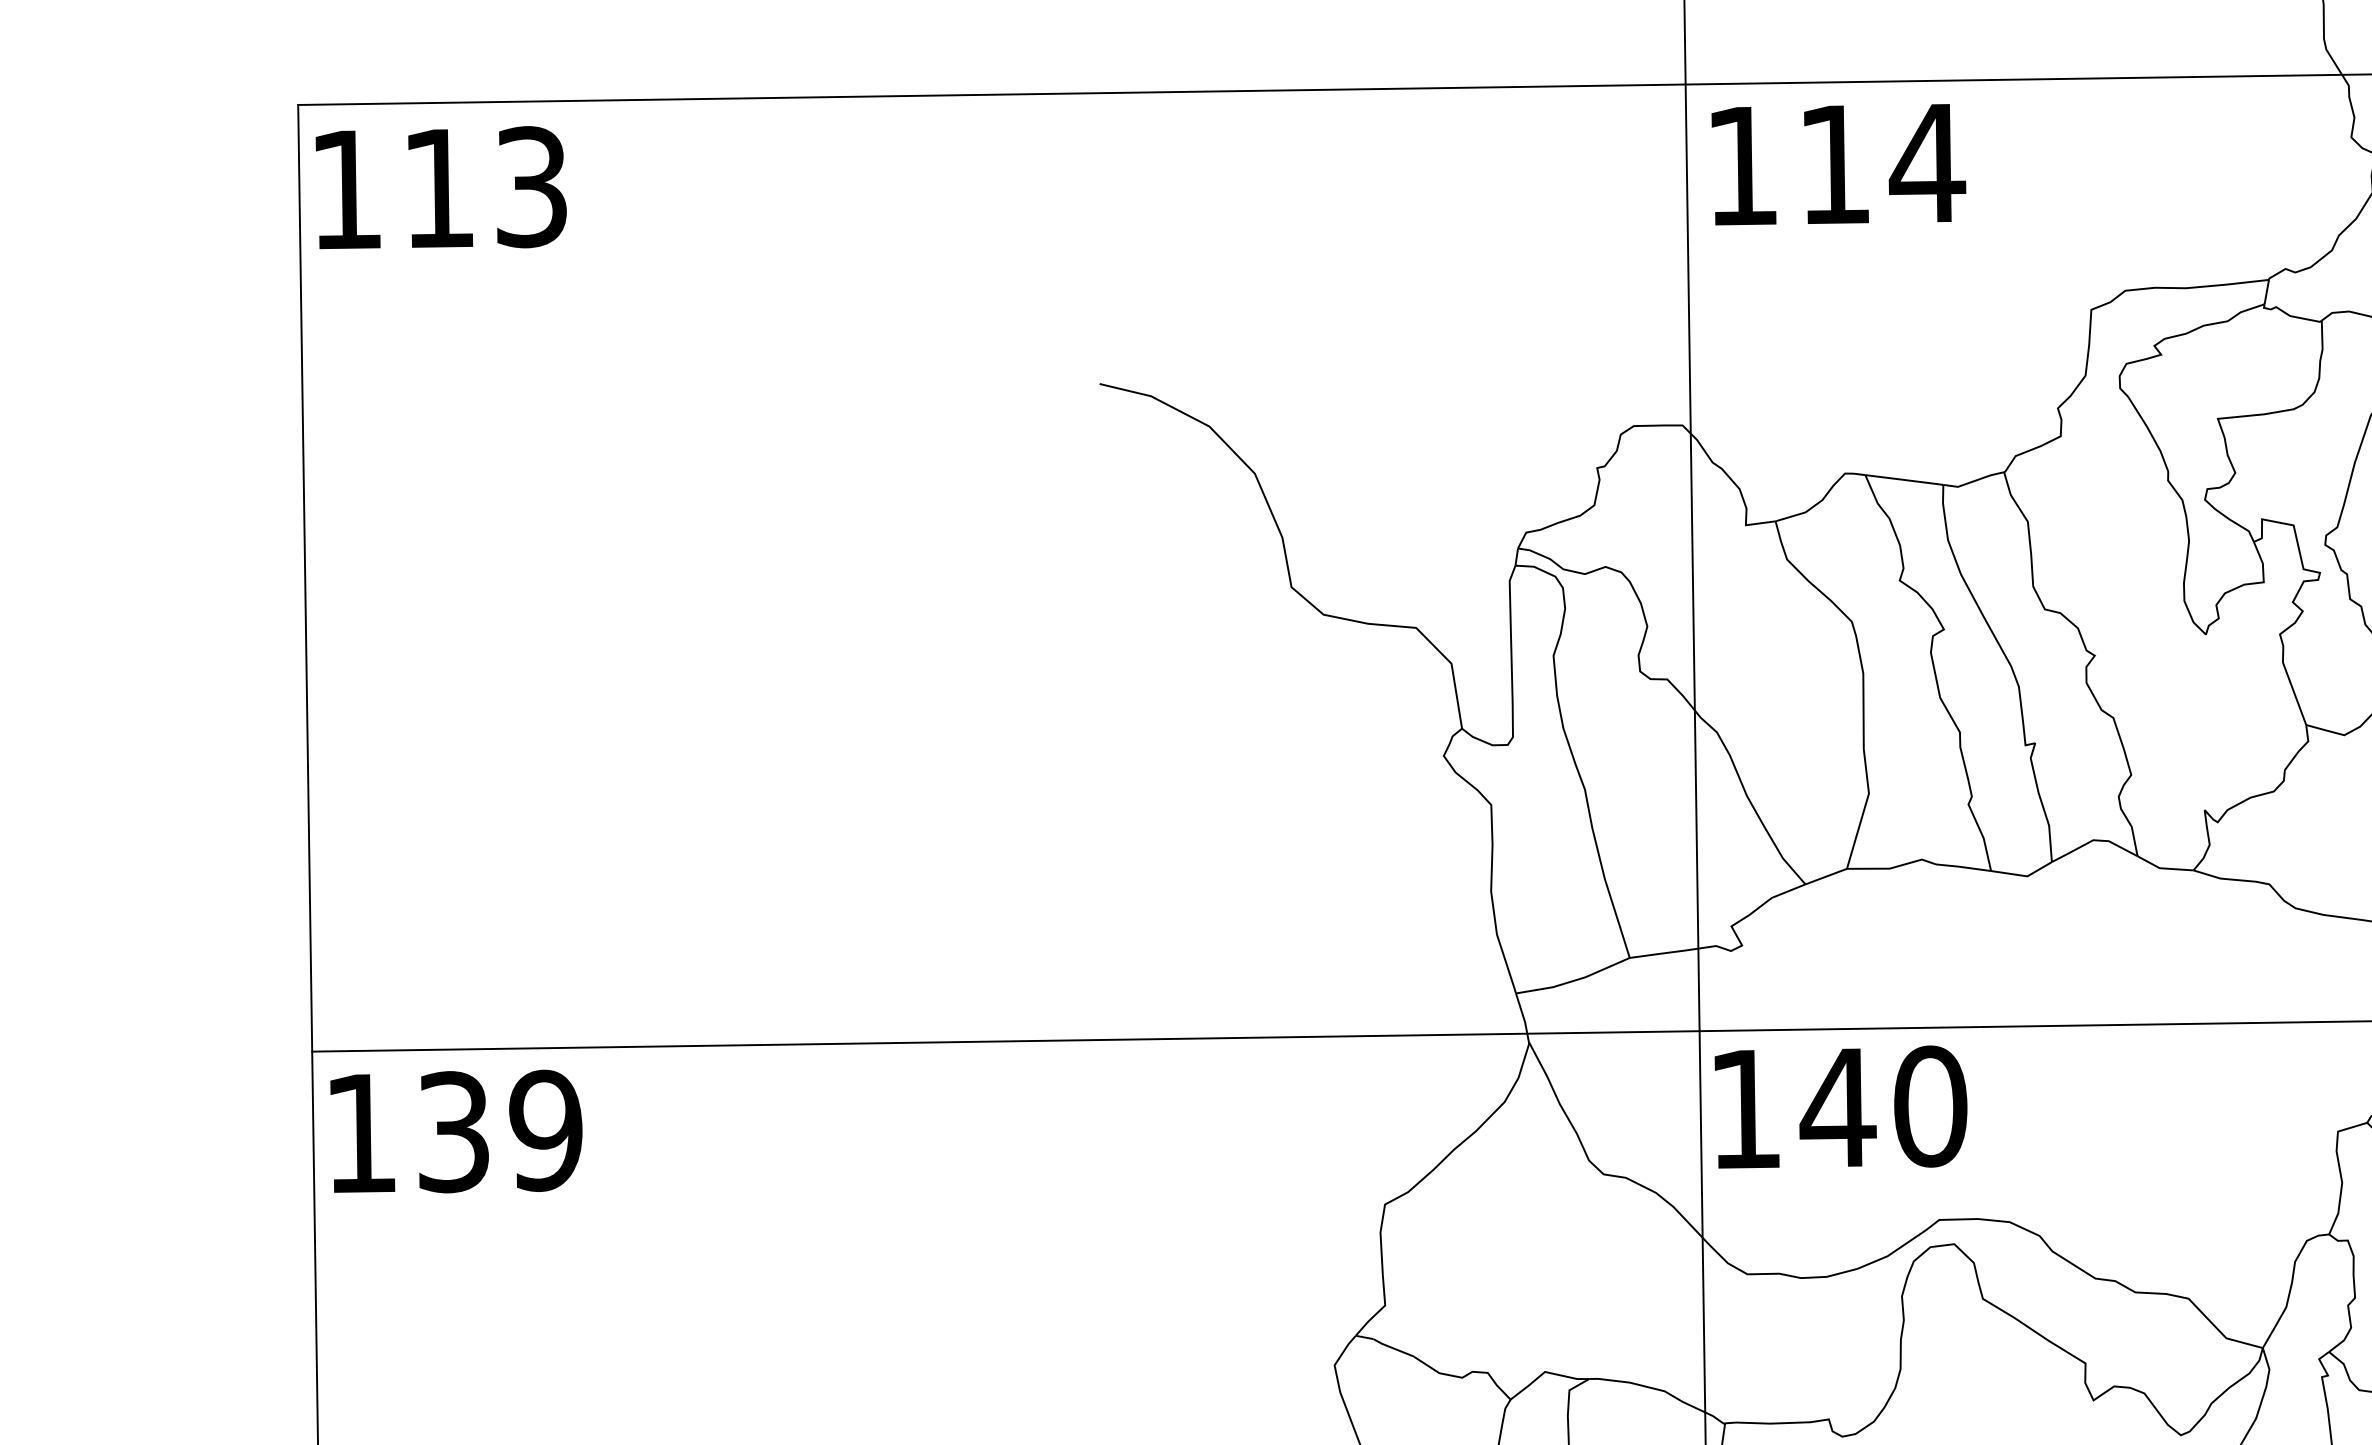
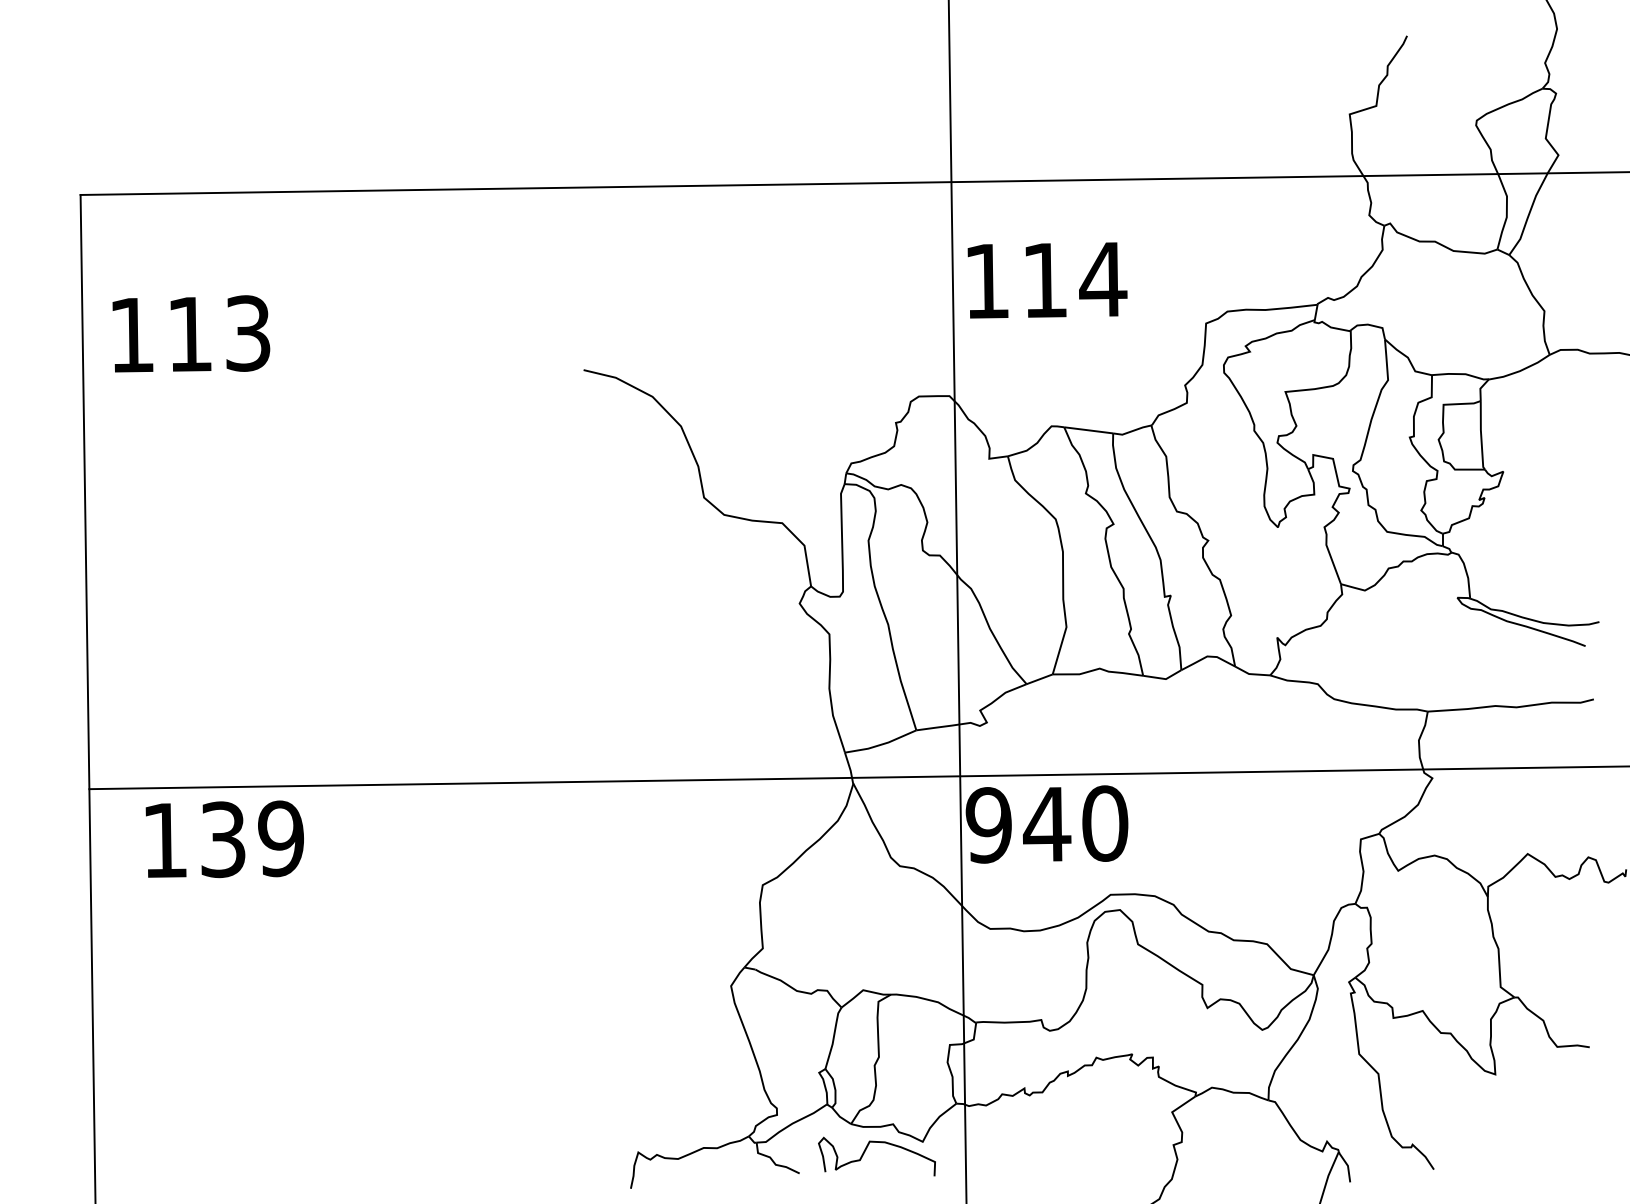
text: (1838, 164) -> (1047, 280), moved
text: (441, 187) -> (191, 333), moved
text: (1744, 1109) -> (988, 825), 140 -> 940
text: (455, 1131) -> (224, 839), moved

